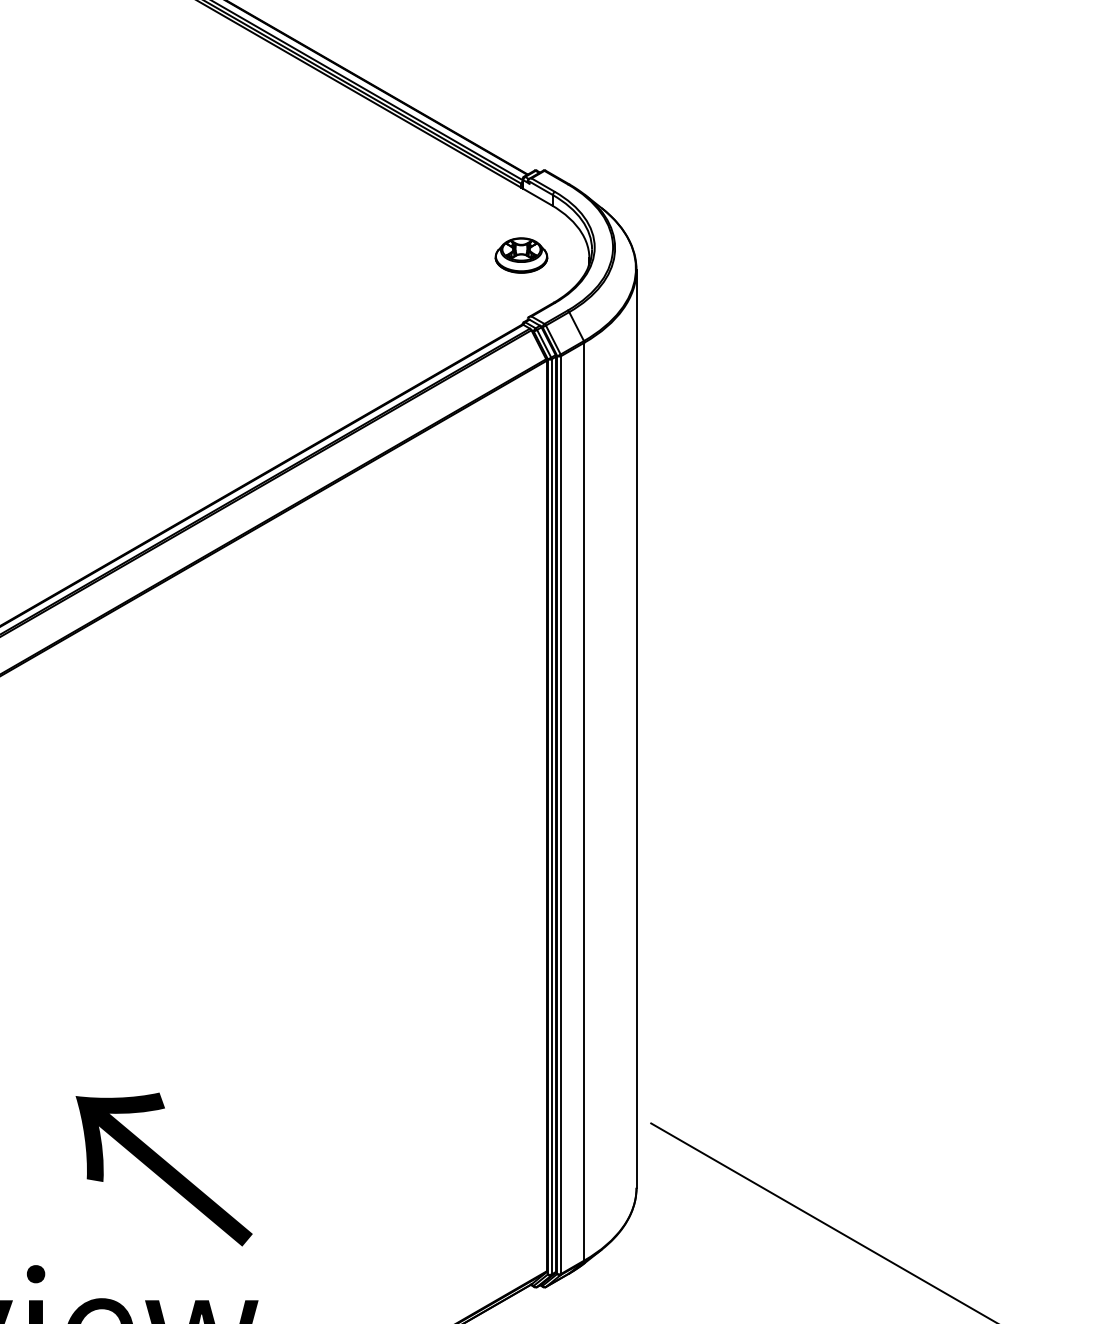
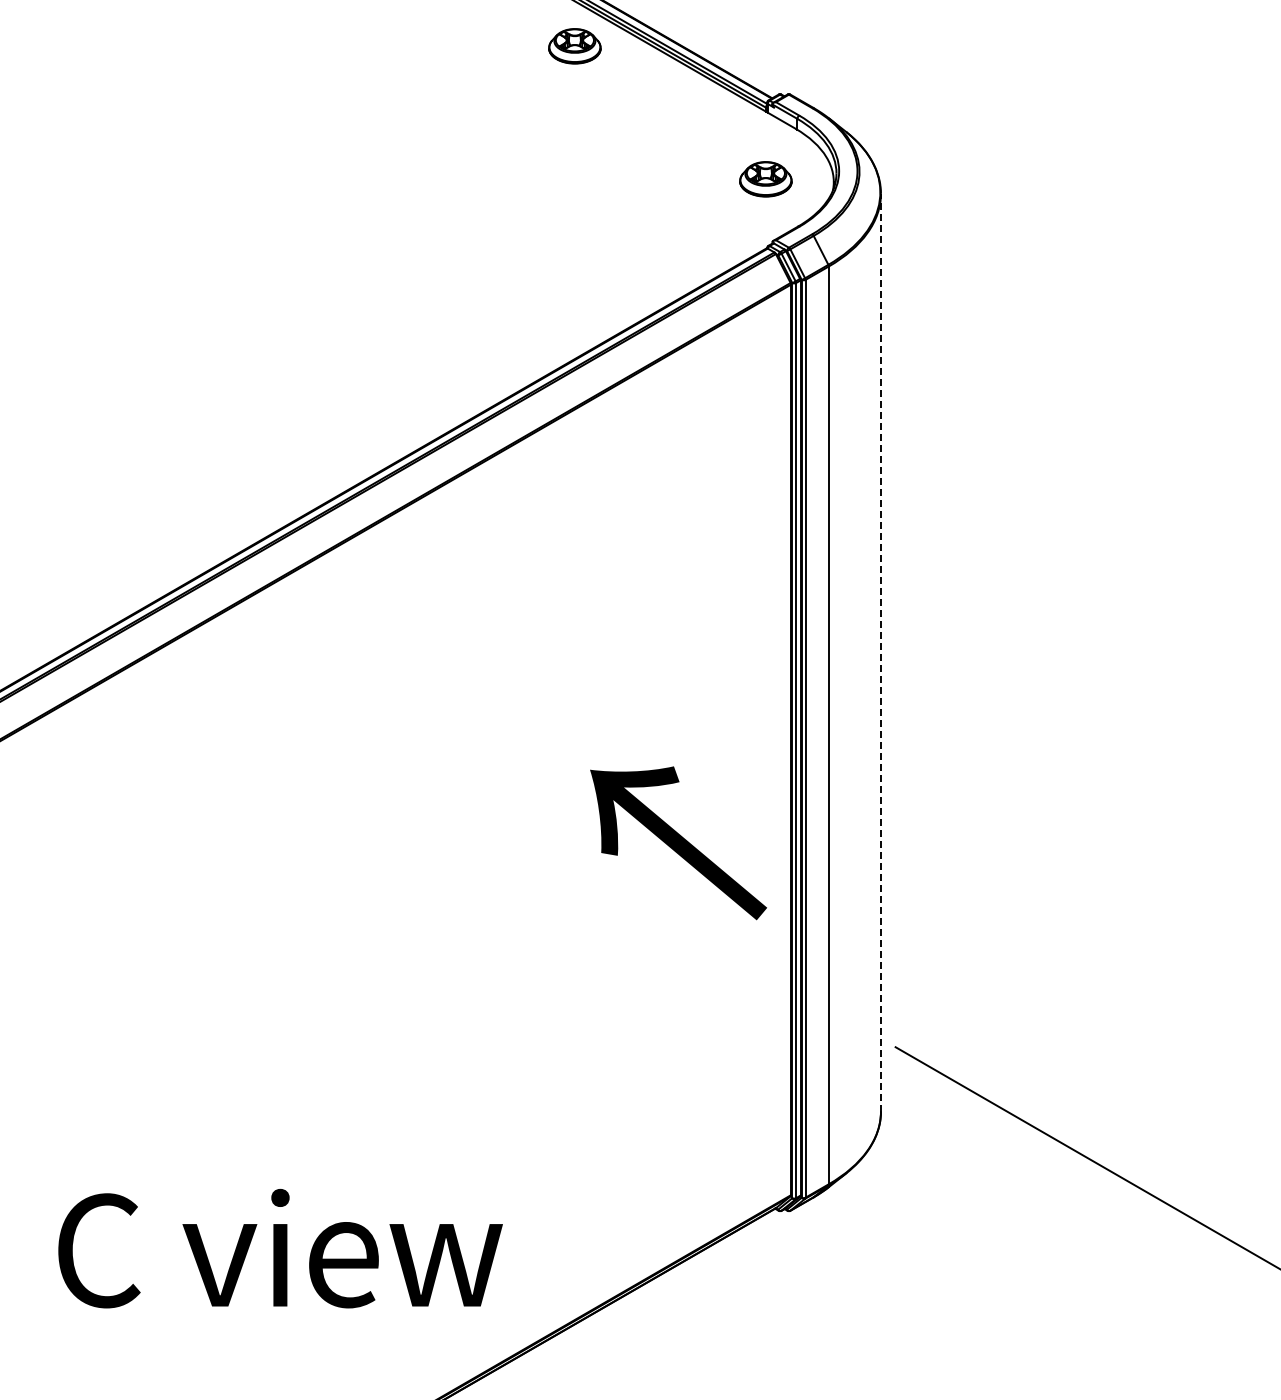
part: (330, 122) -> (574, 46), added
line: (636, 728) -> (880, 652), solid -> dashed
text: (164, 1169) -> (678, 843), moved

